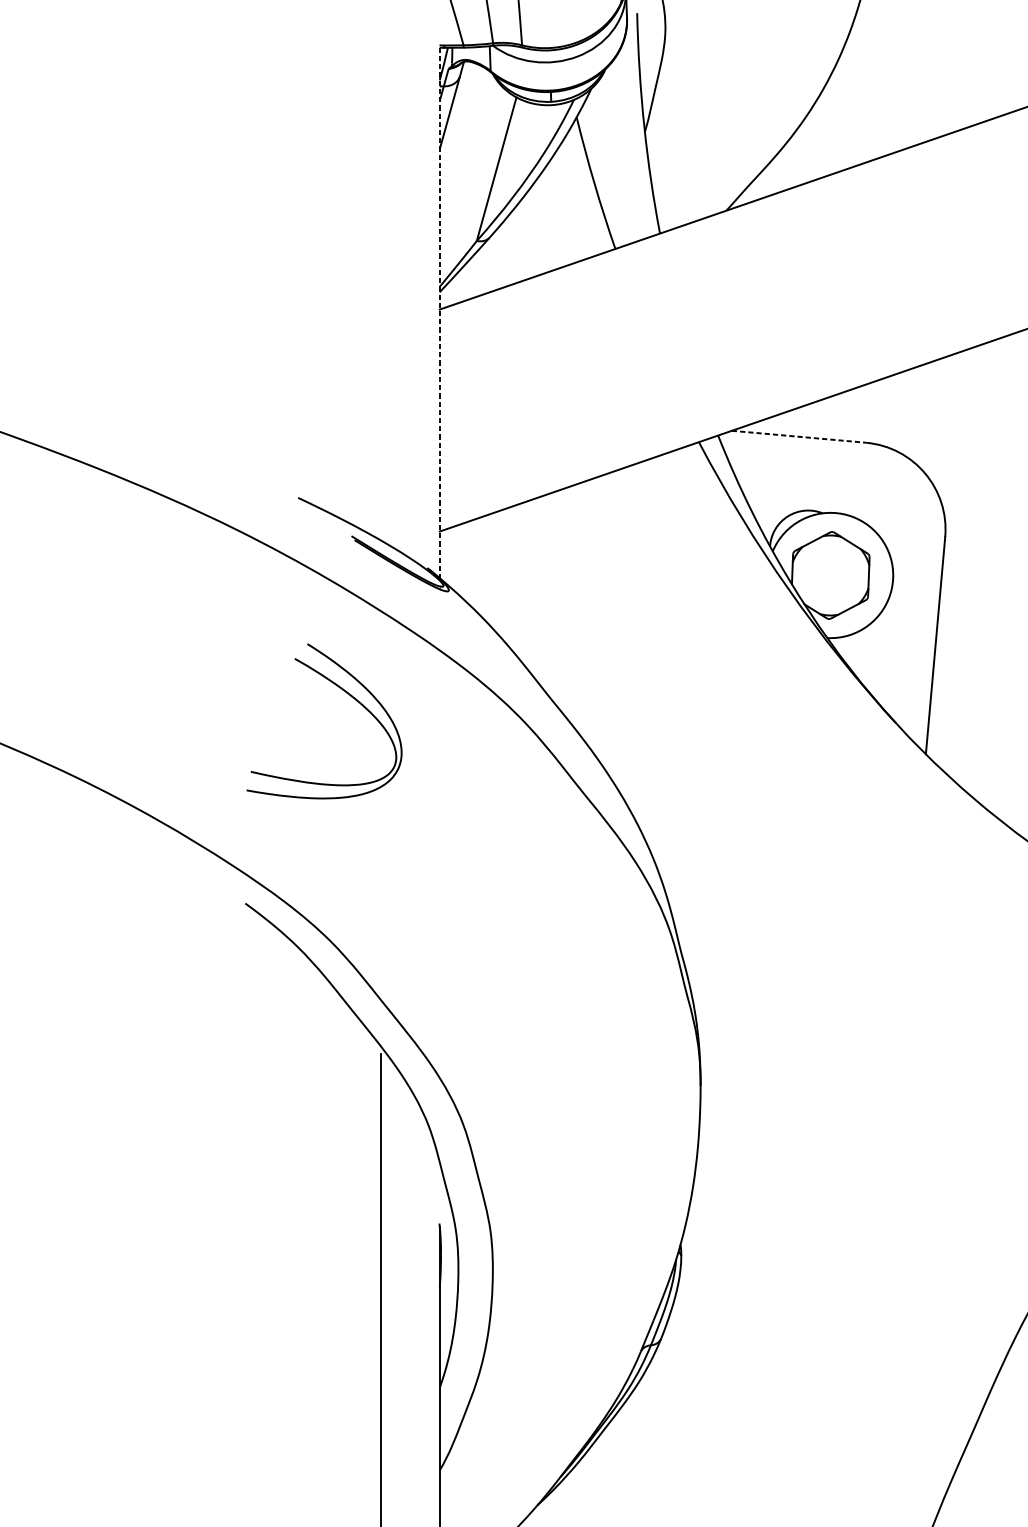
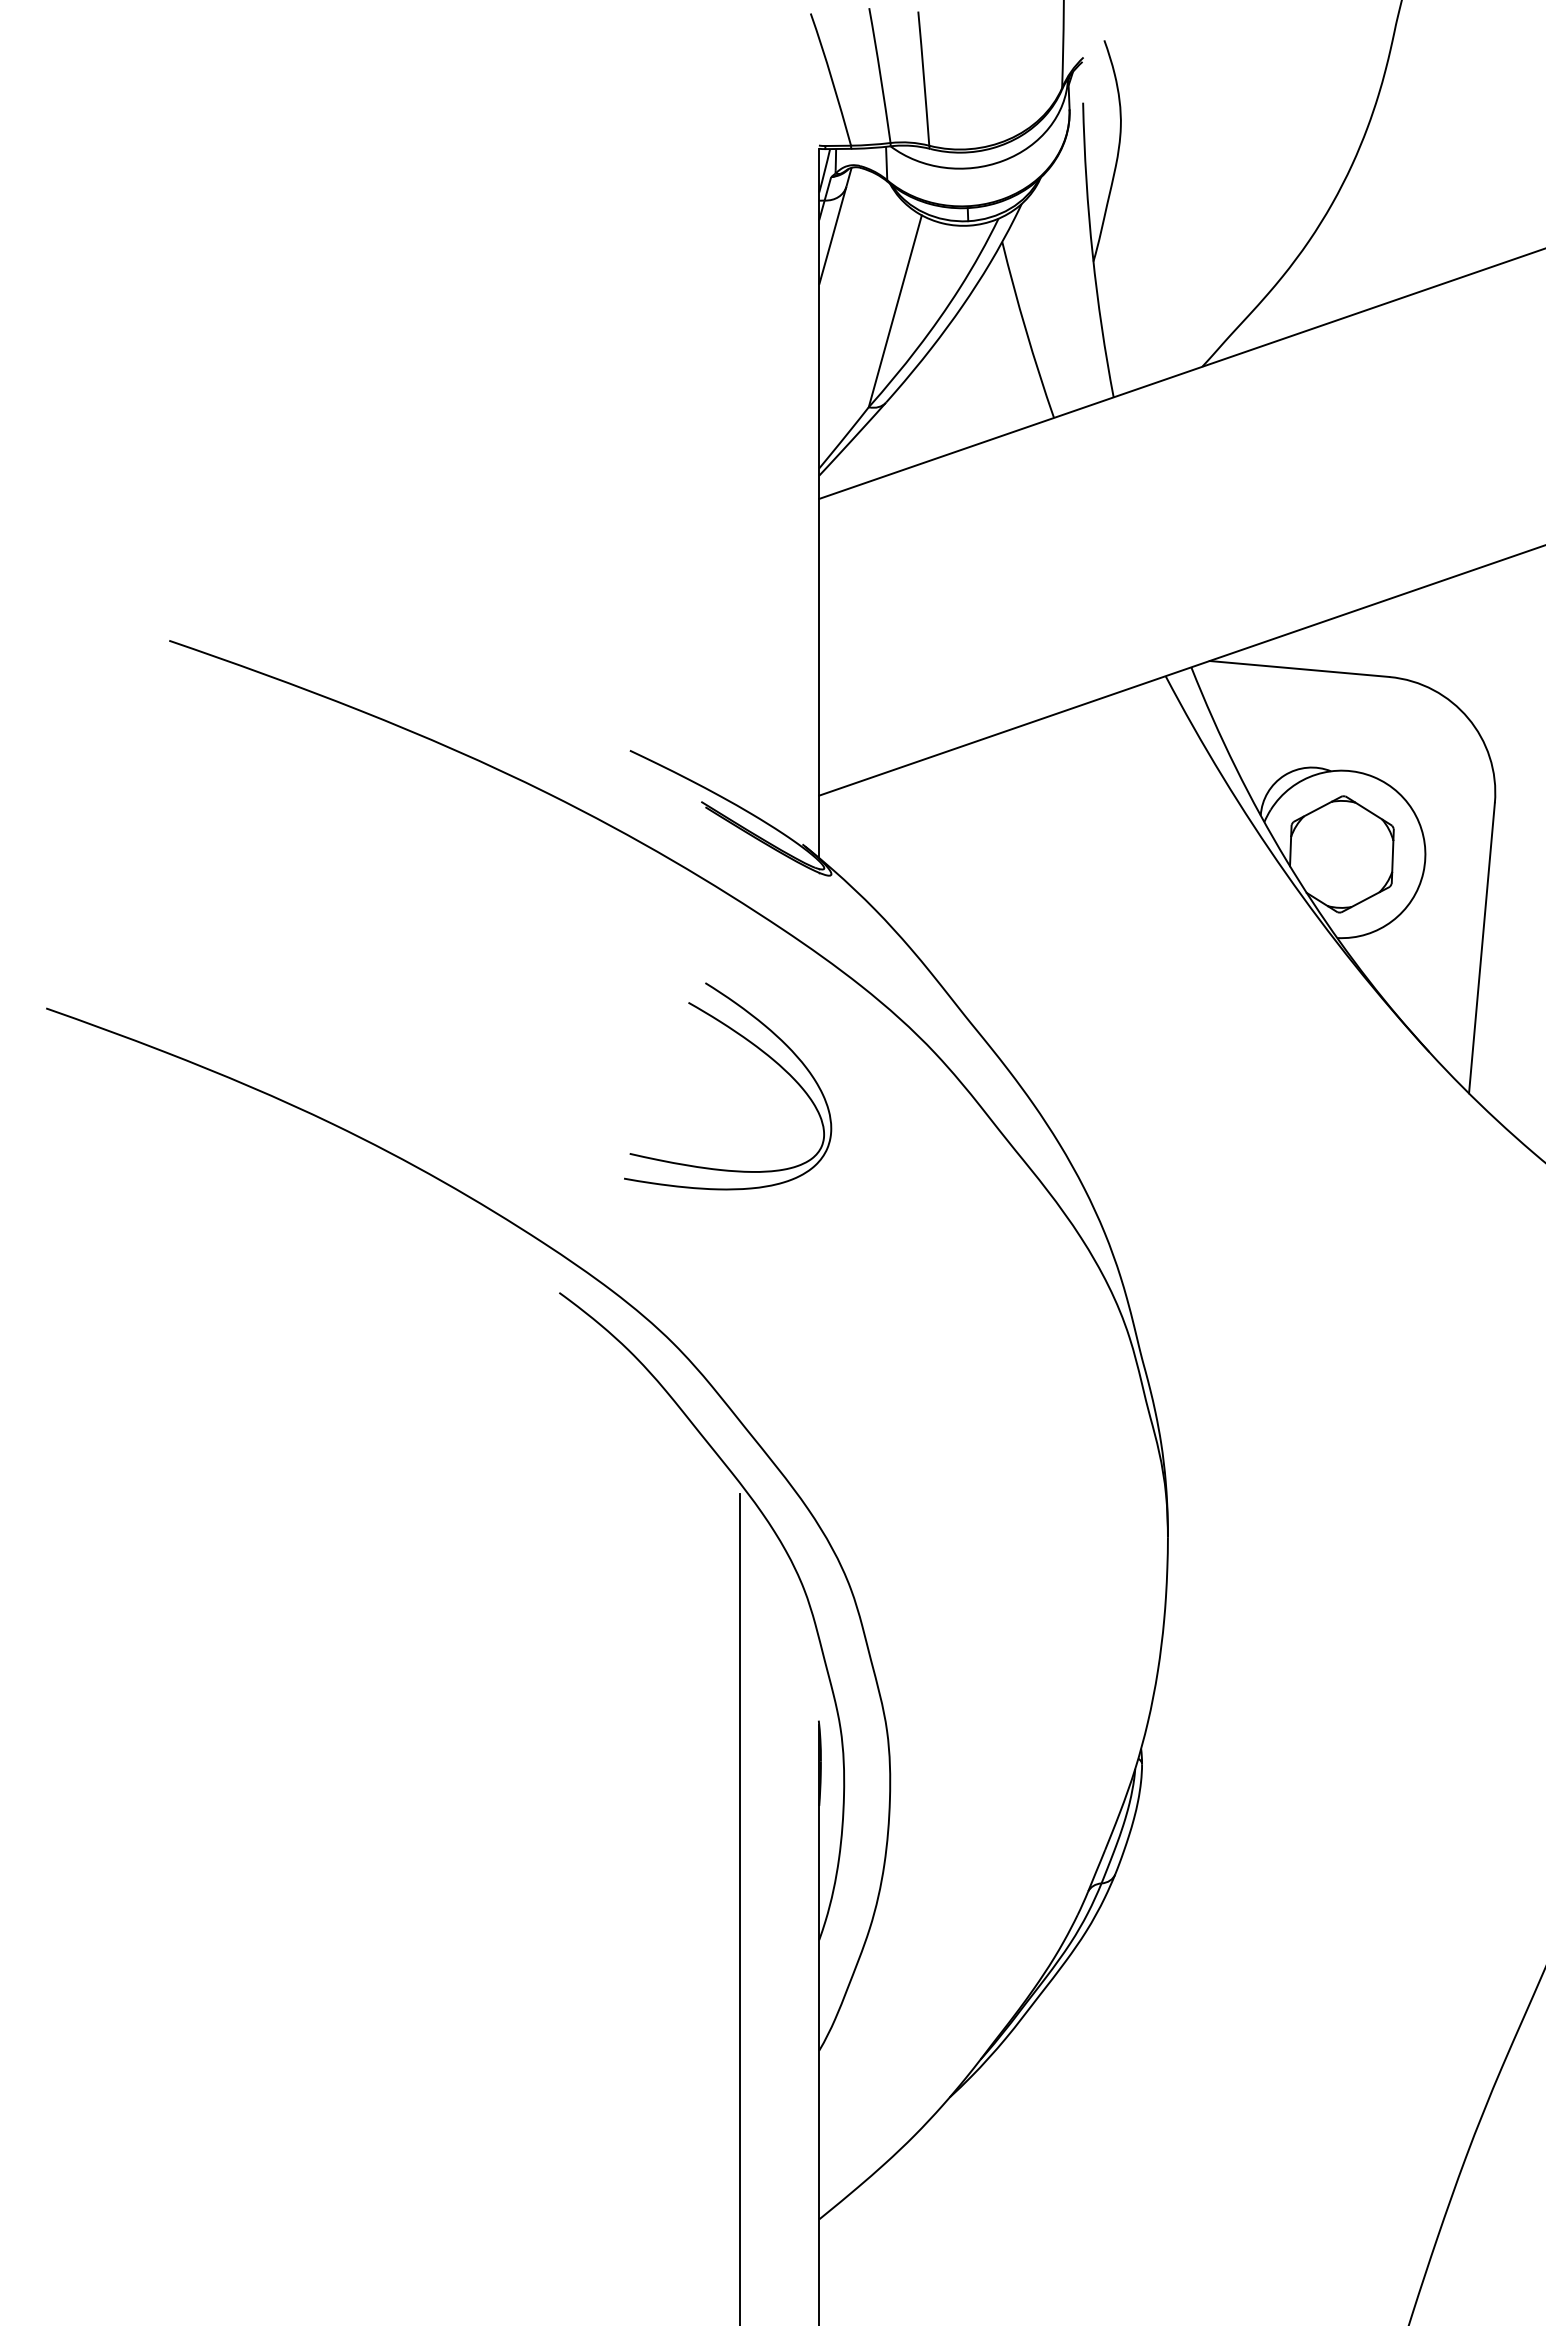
line: (439, 312) -> (819, 503), dashed -> solid
line: (799, 437) -> (1300, 669), dashed -> solid
part: (347, 693) -> (758, 1049), moved

